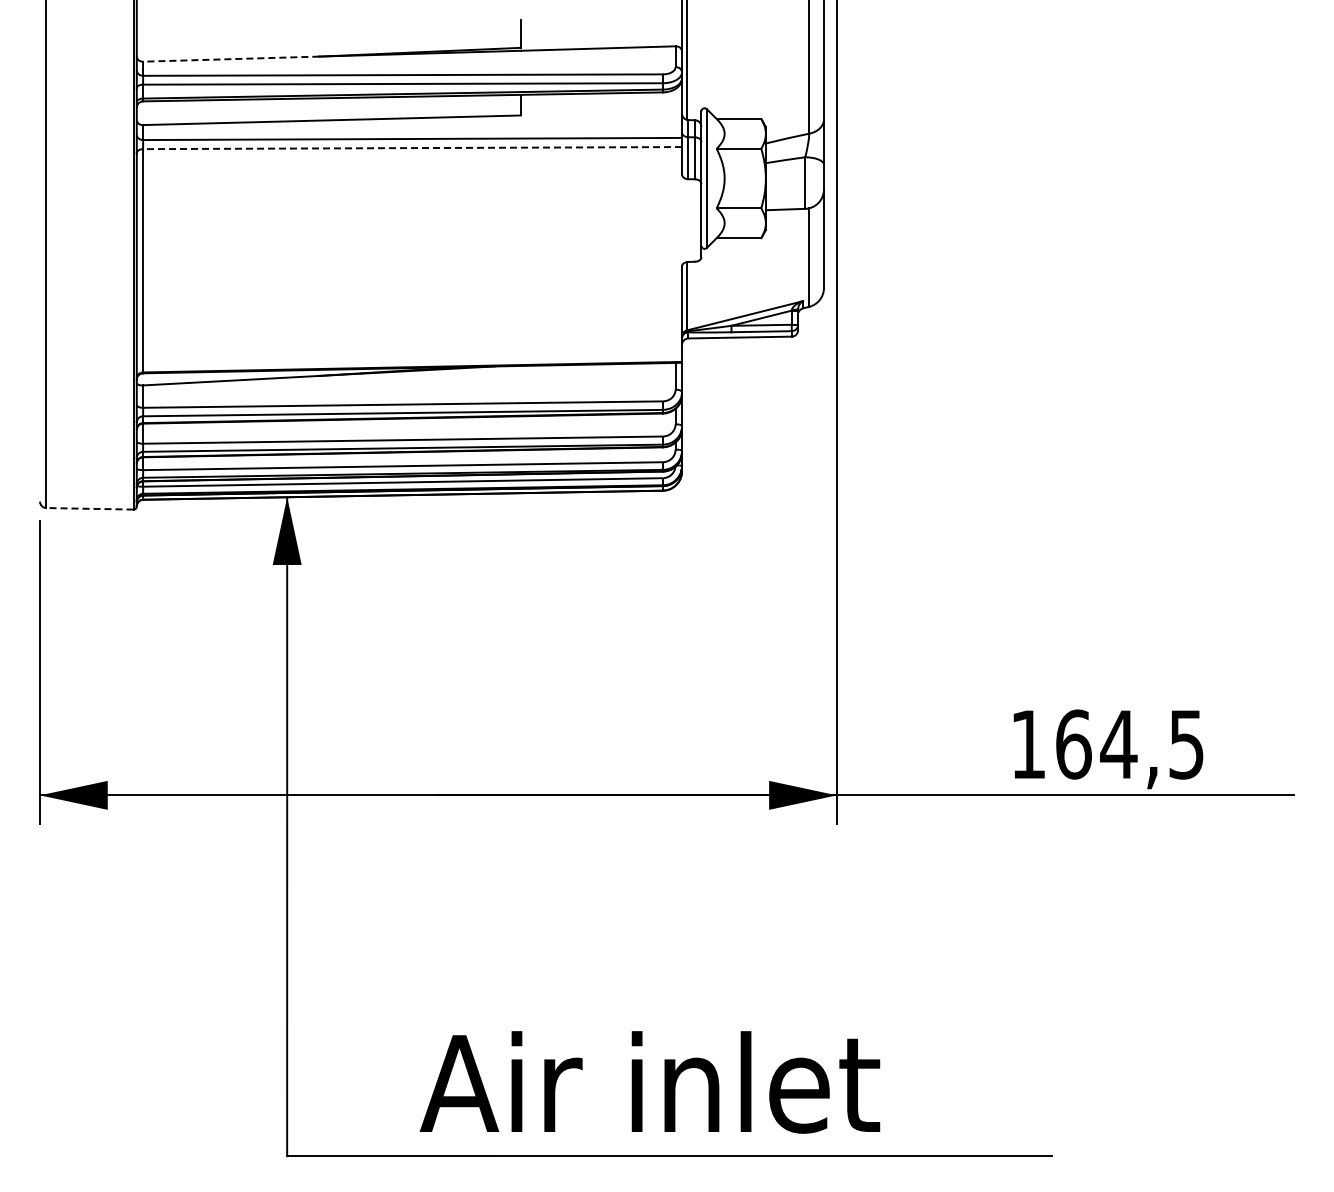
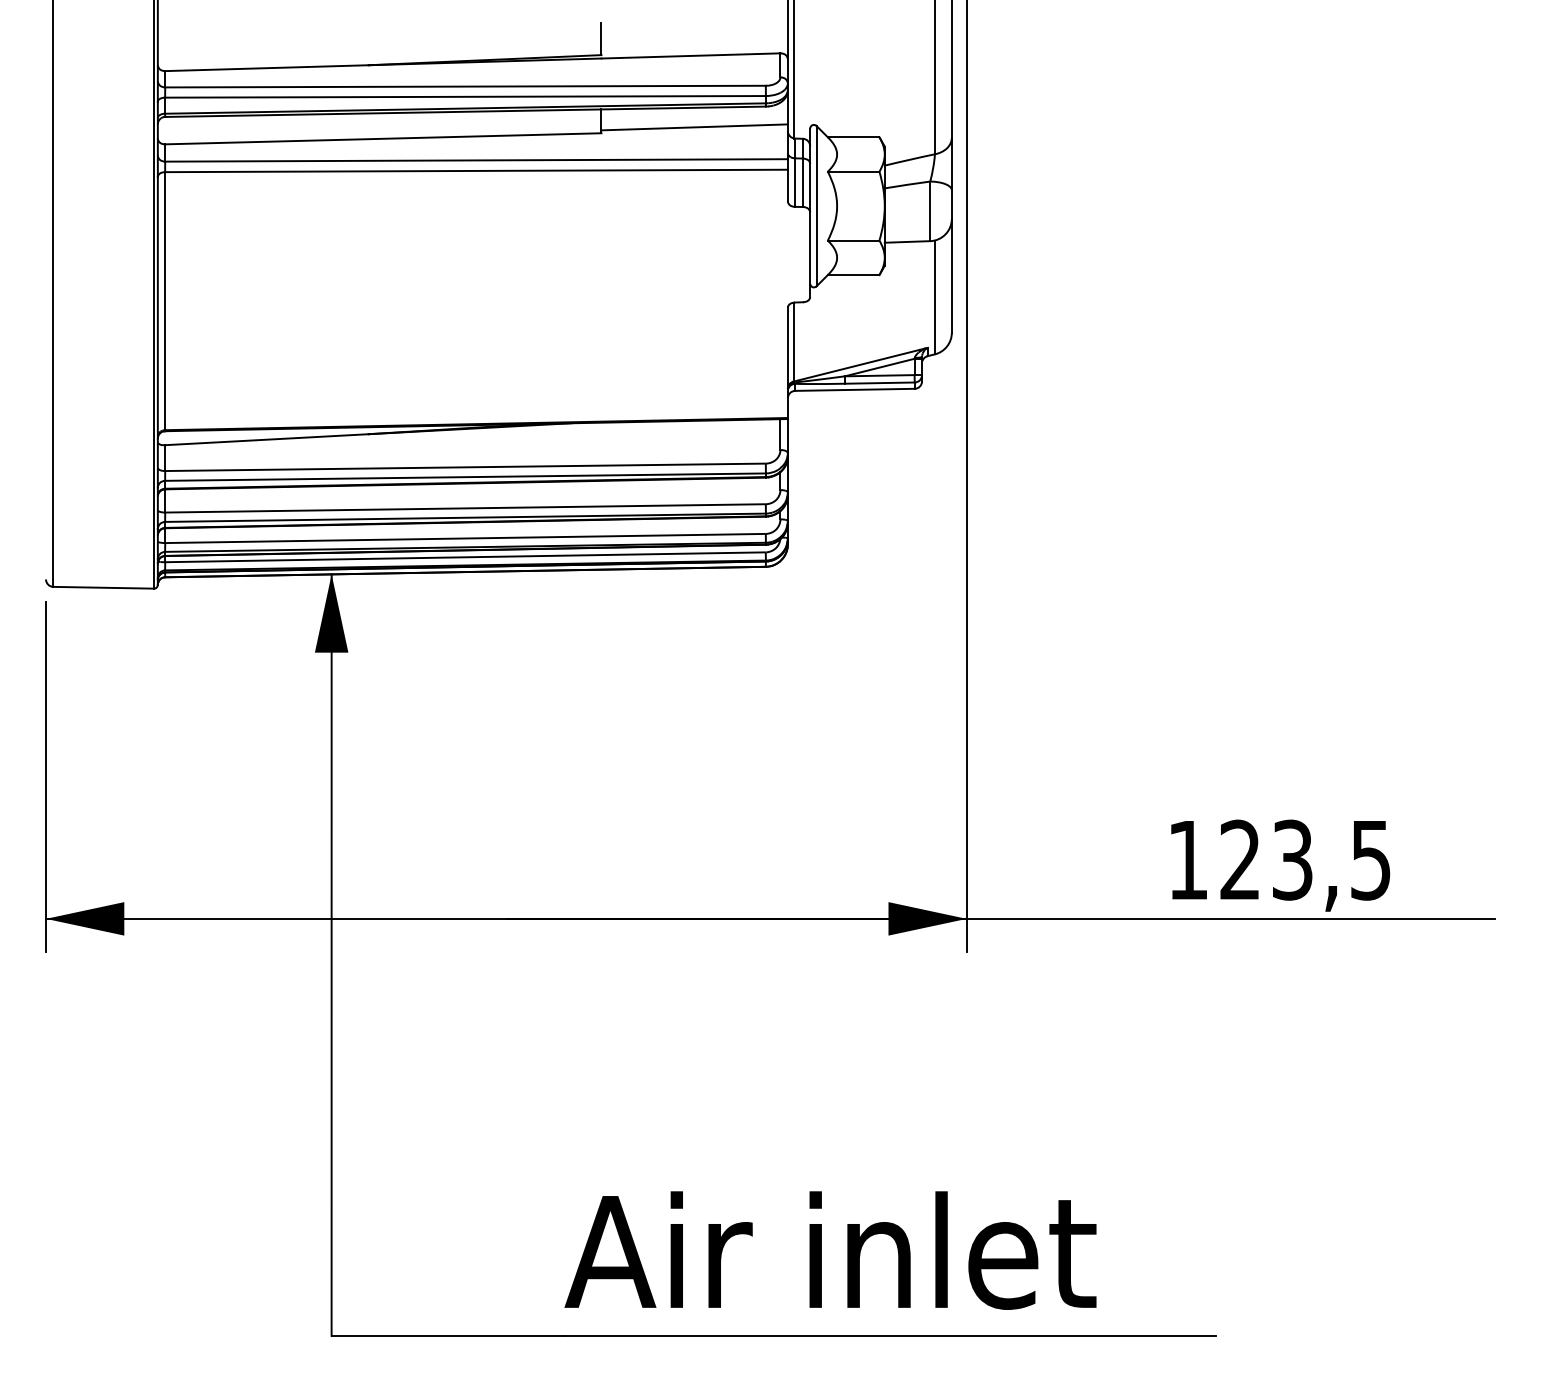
line: (230, 59) -> (266, 68), dashed -> solid
line: (601, 109) -> (694, 126), added
line: (412, 148) -> (476, 171), dashed -> solid
line: (89, 508) -> (103, 587), dashed -> solid
text: (1096, 744) -> (1266, 860), 164,5 -> 123,5
text: (649, 1082) -> (830, 1250), moved

